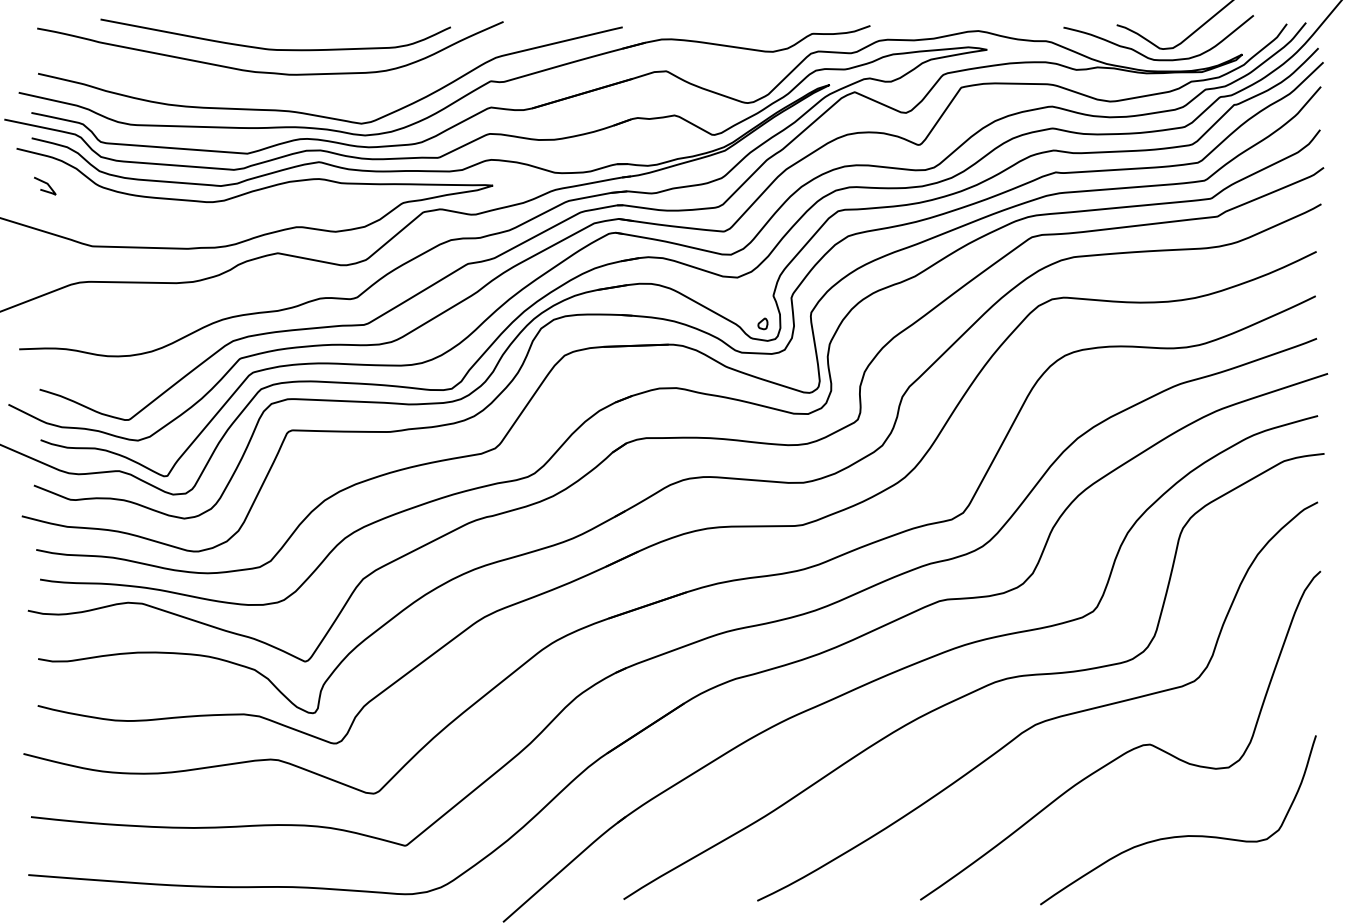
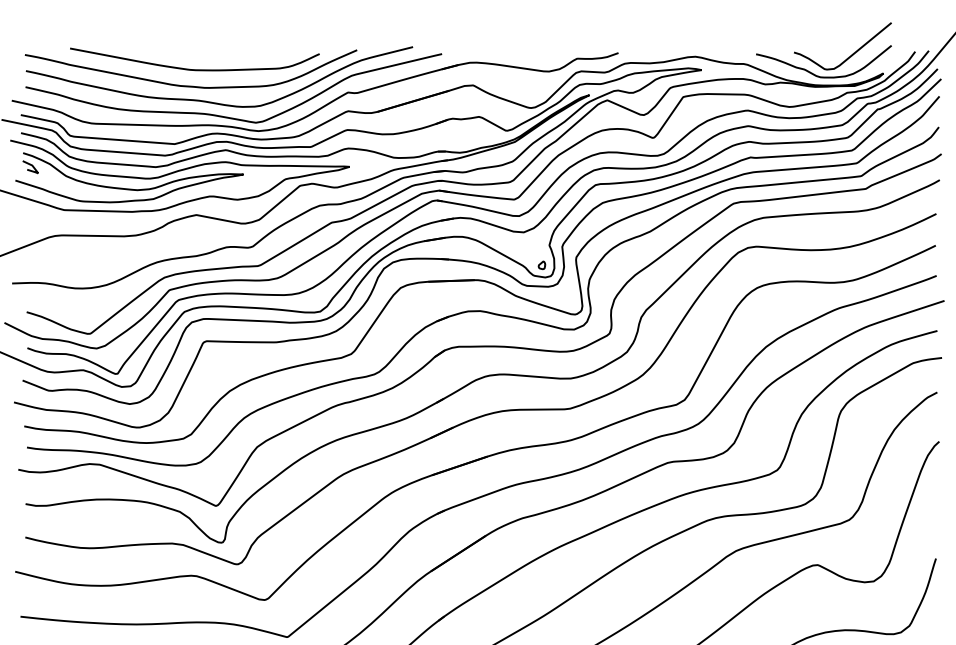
curve: (300, 94) -> (212, 101), added
curve: (183, 216) -> (129, 188), added

